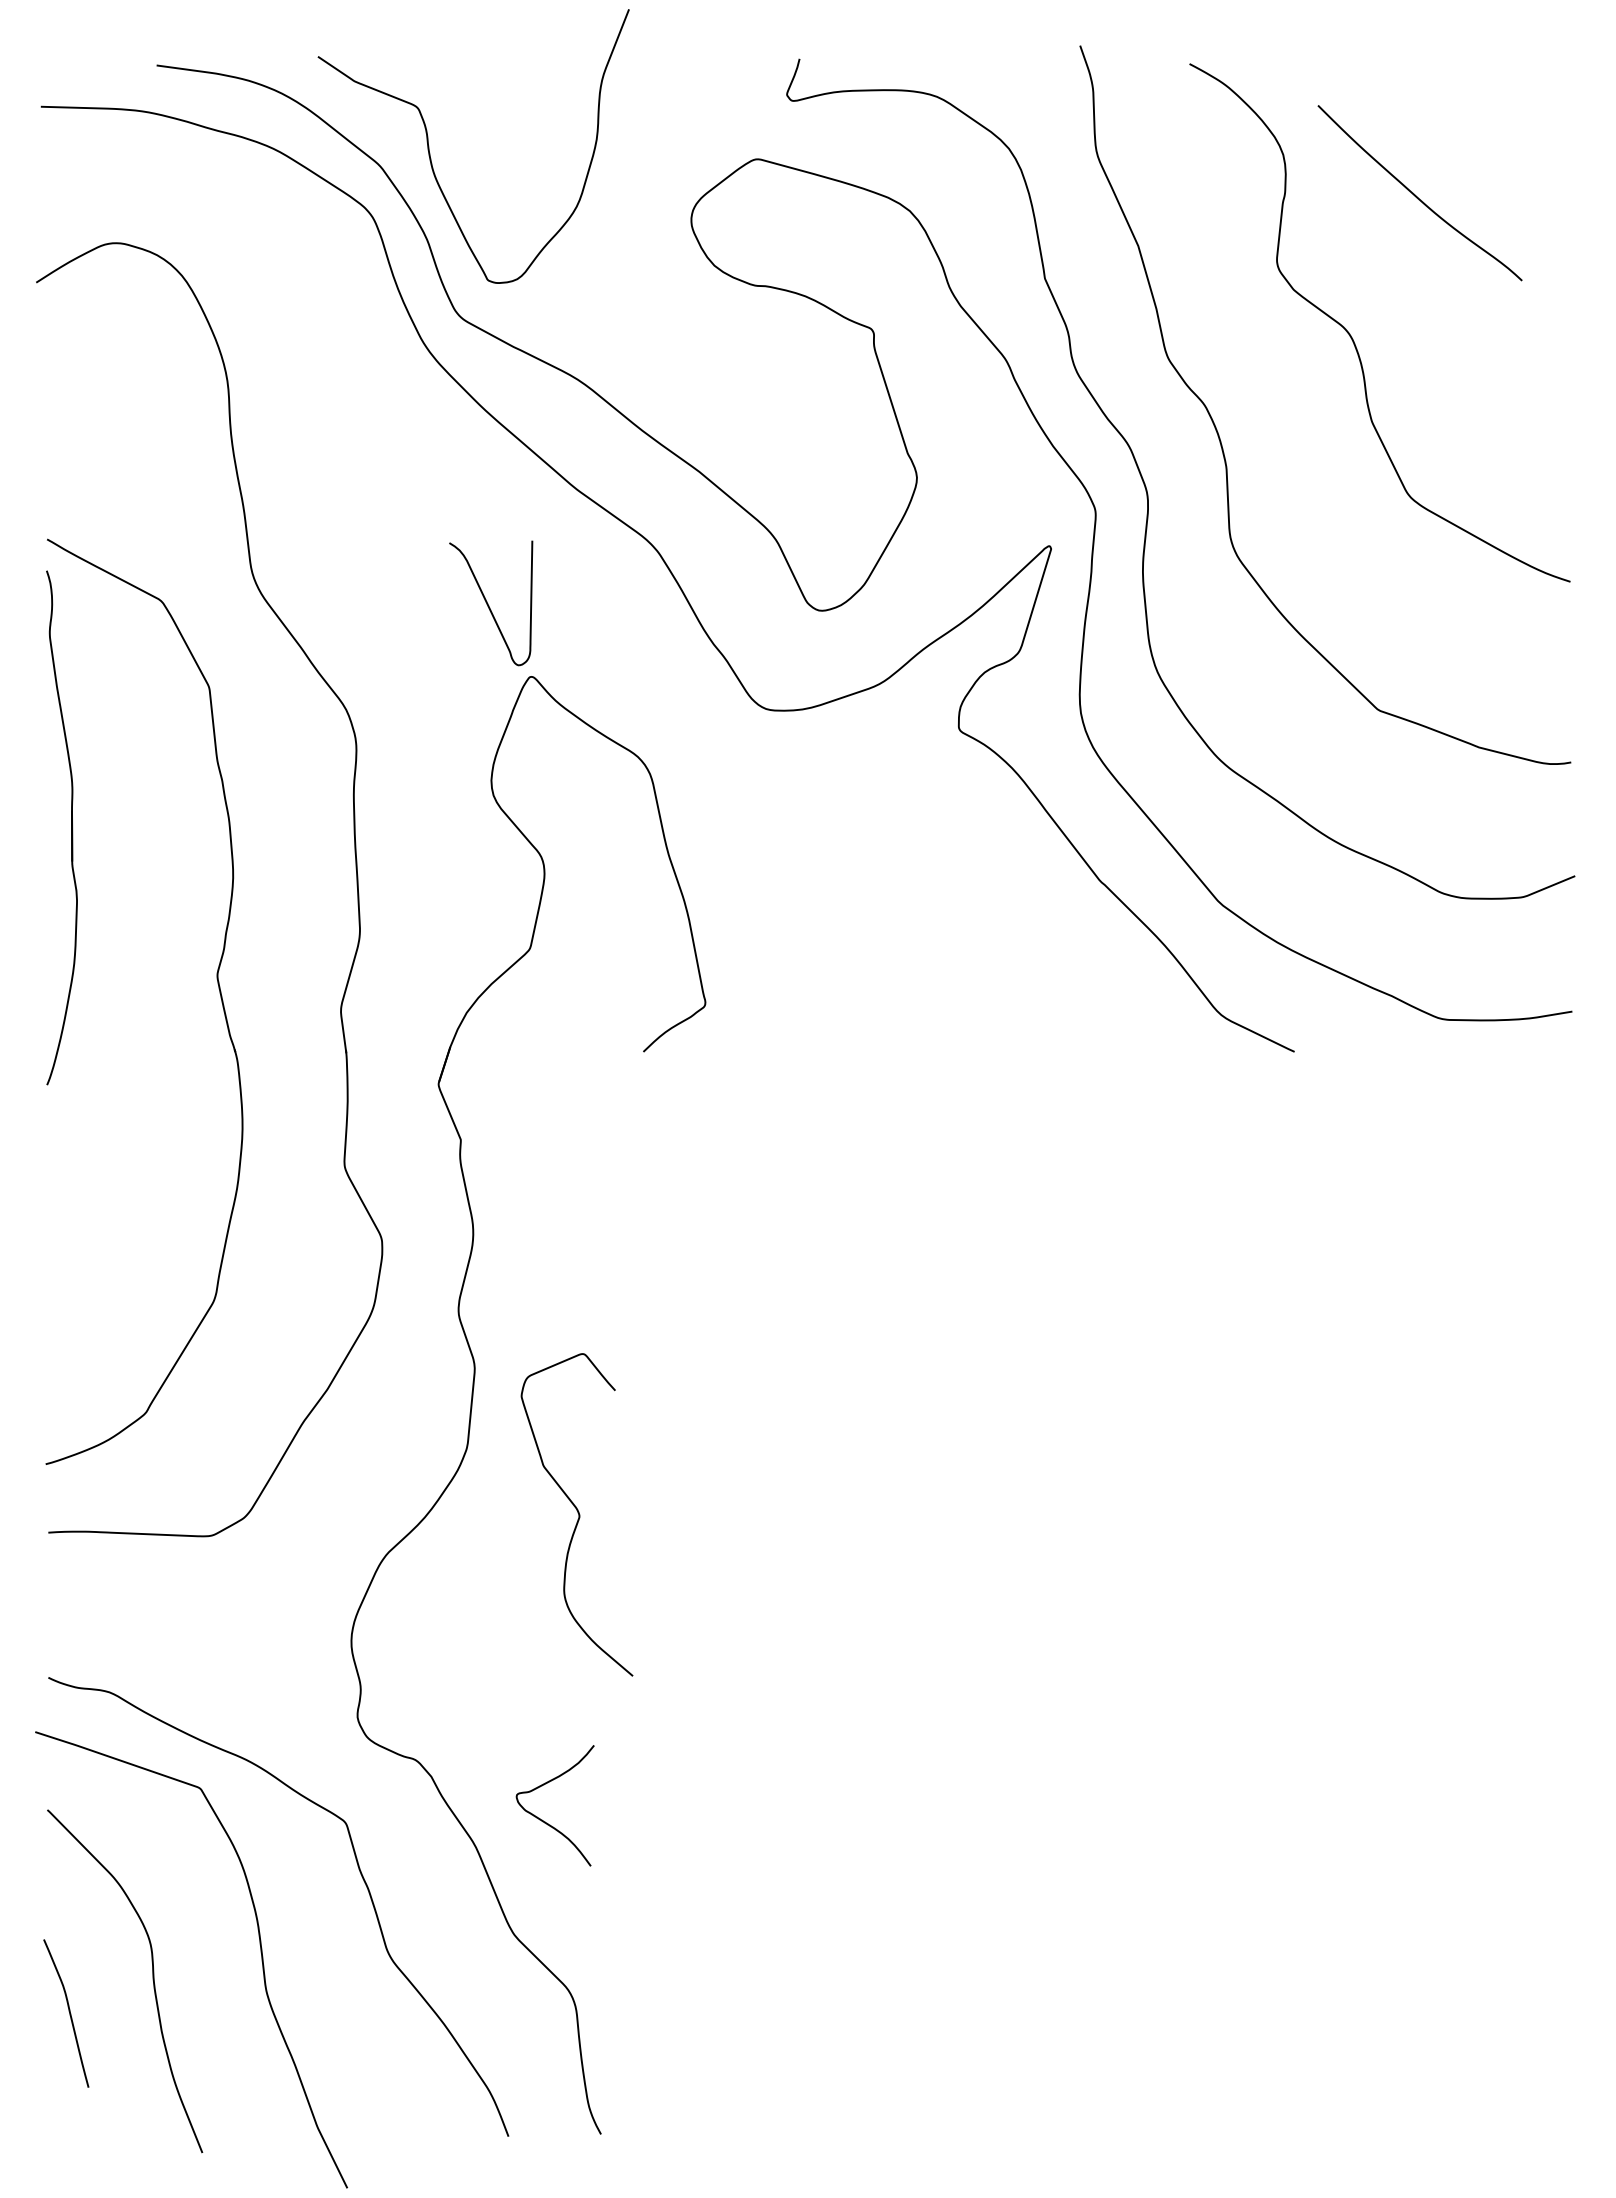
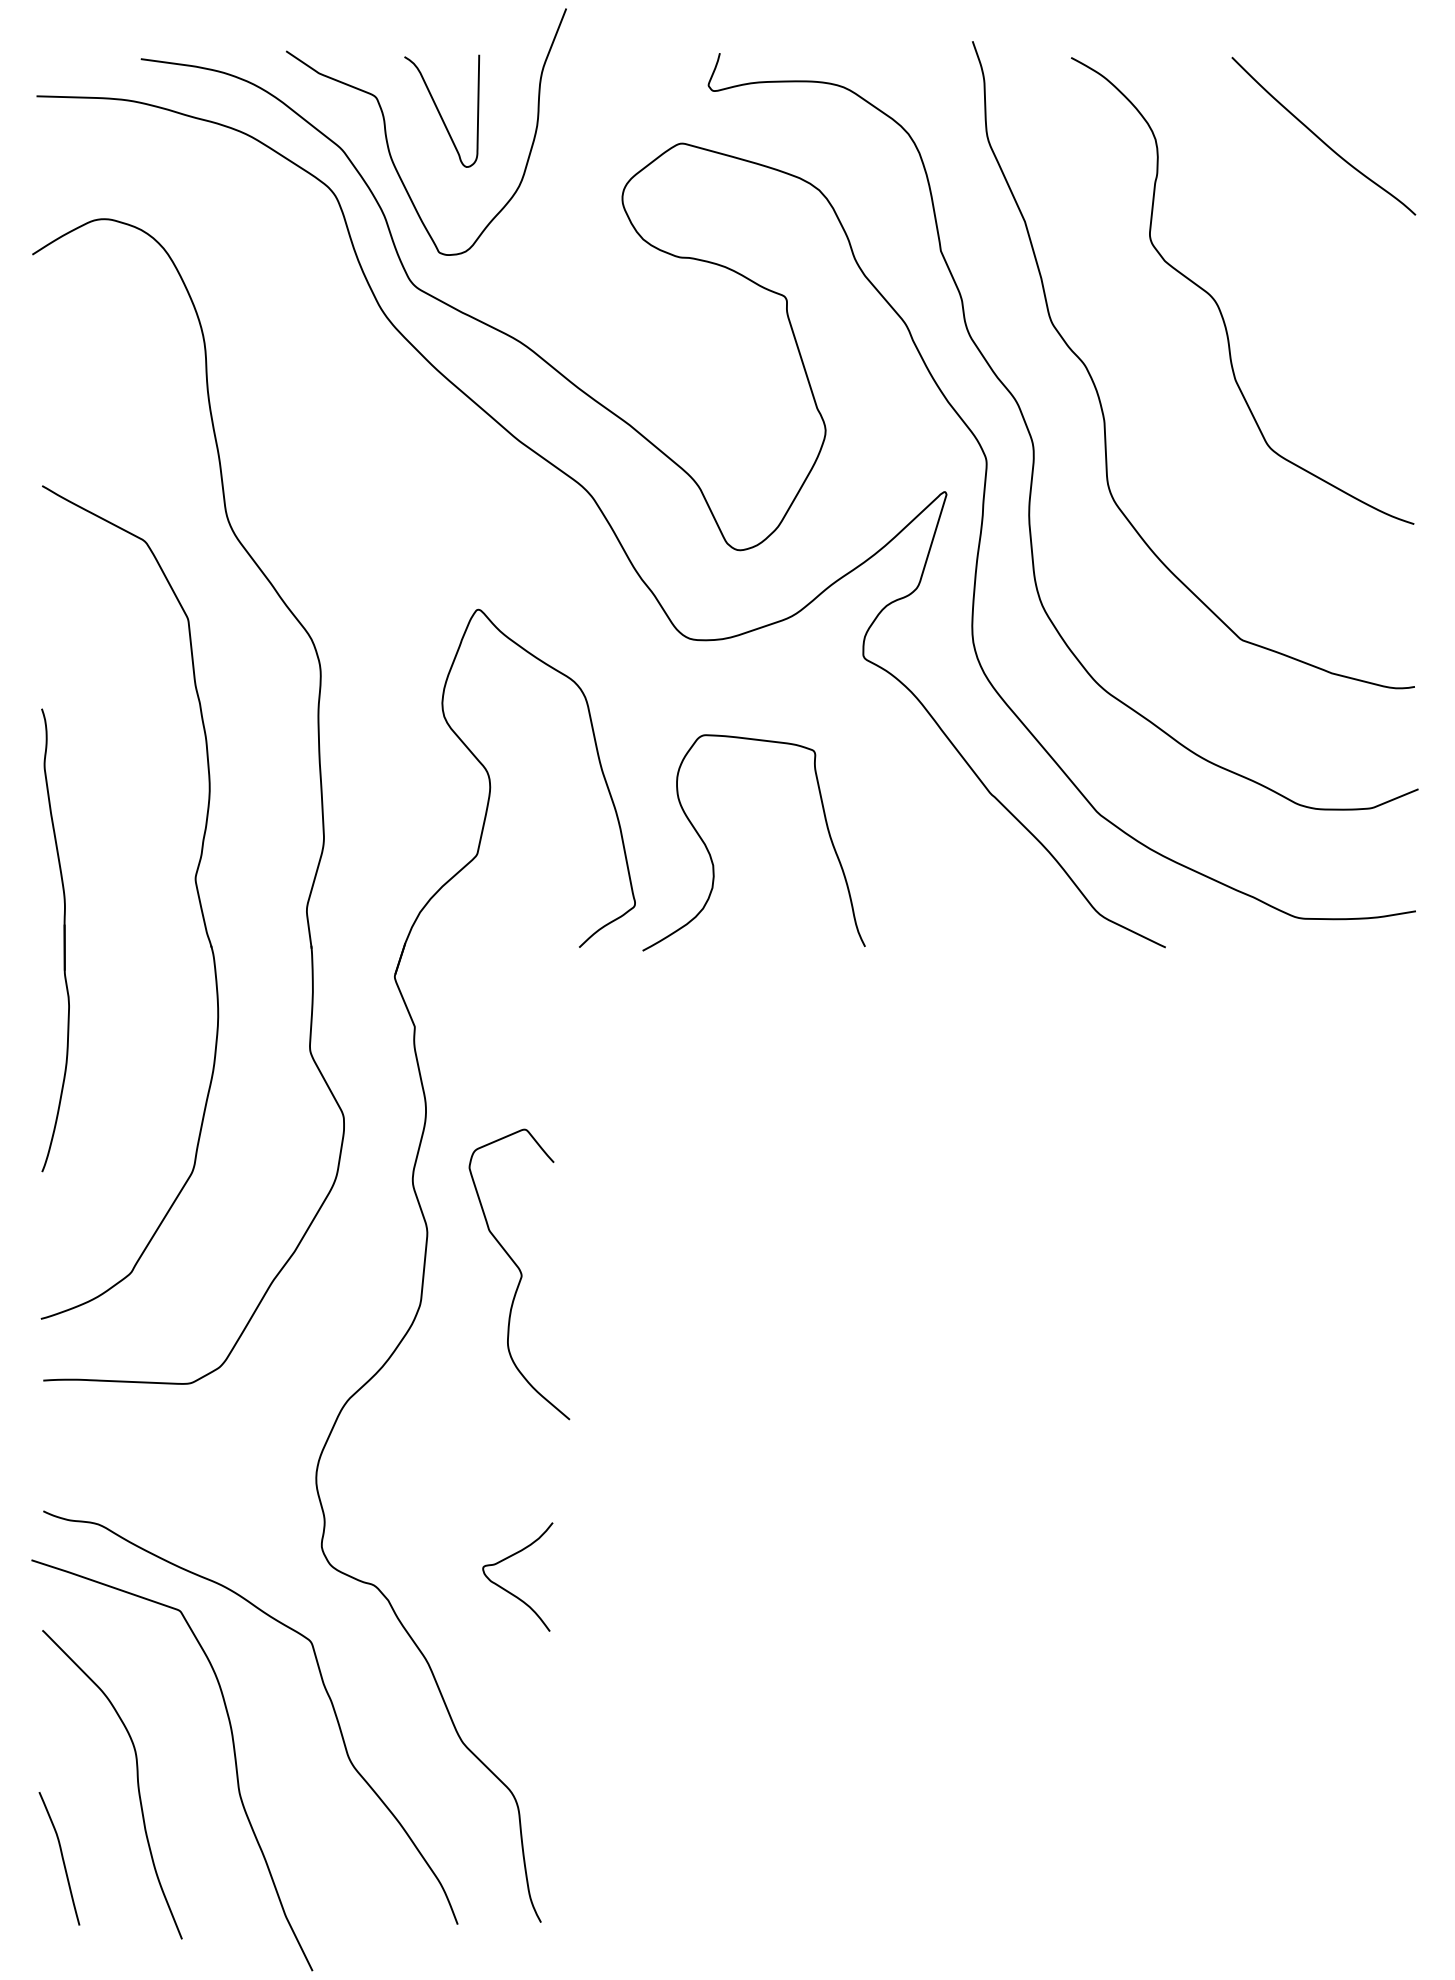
curve: (1416, 195) -> (1320, 138), moved
curve: (489, 605) -> (440, 113), moved
part: (71, 827) -> (64, 940), moved
curve: (790, 951) -> (711, 857), added
curve: (577, 1513) -> (519, 1273), moved
curve: (545, 1821) -> (509, 1591), moved
curve: (68, 2011) -> (61, 1856), moved

